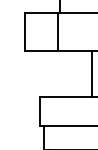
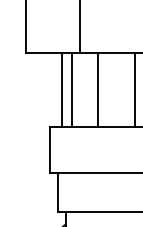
line: (46, 74) -> (61, 89), added
line: (52, 74) -> (71, 89), added
line: (69, 74) -> (98, 89), added

